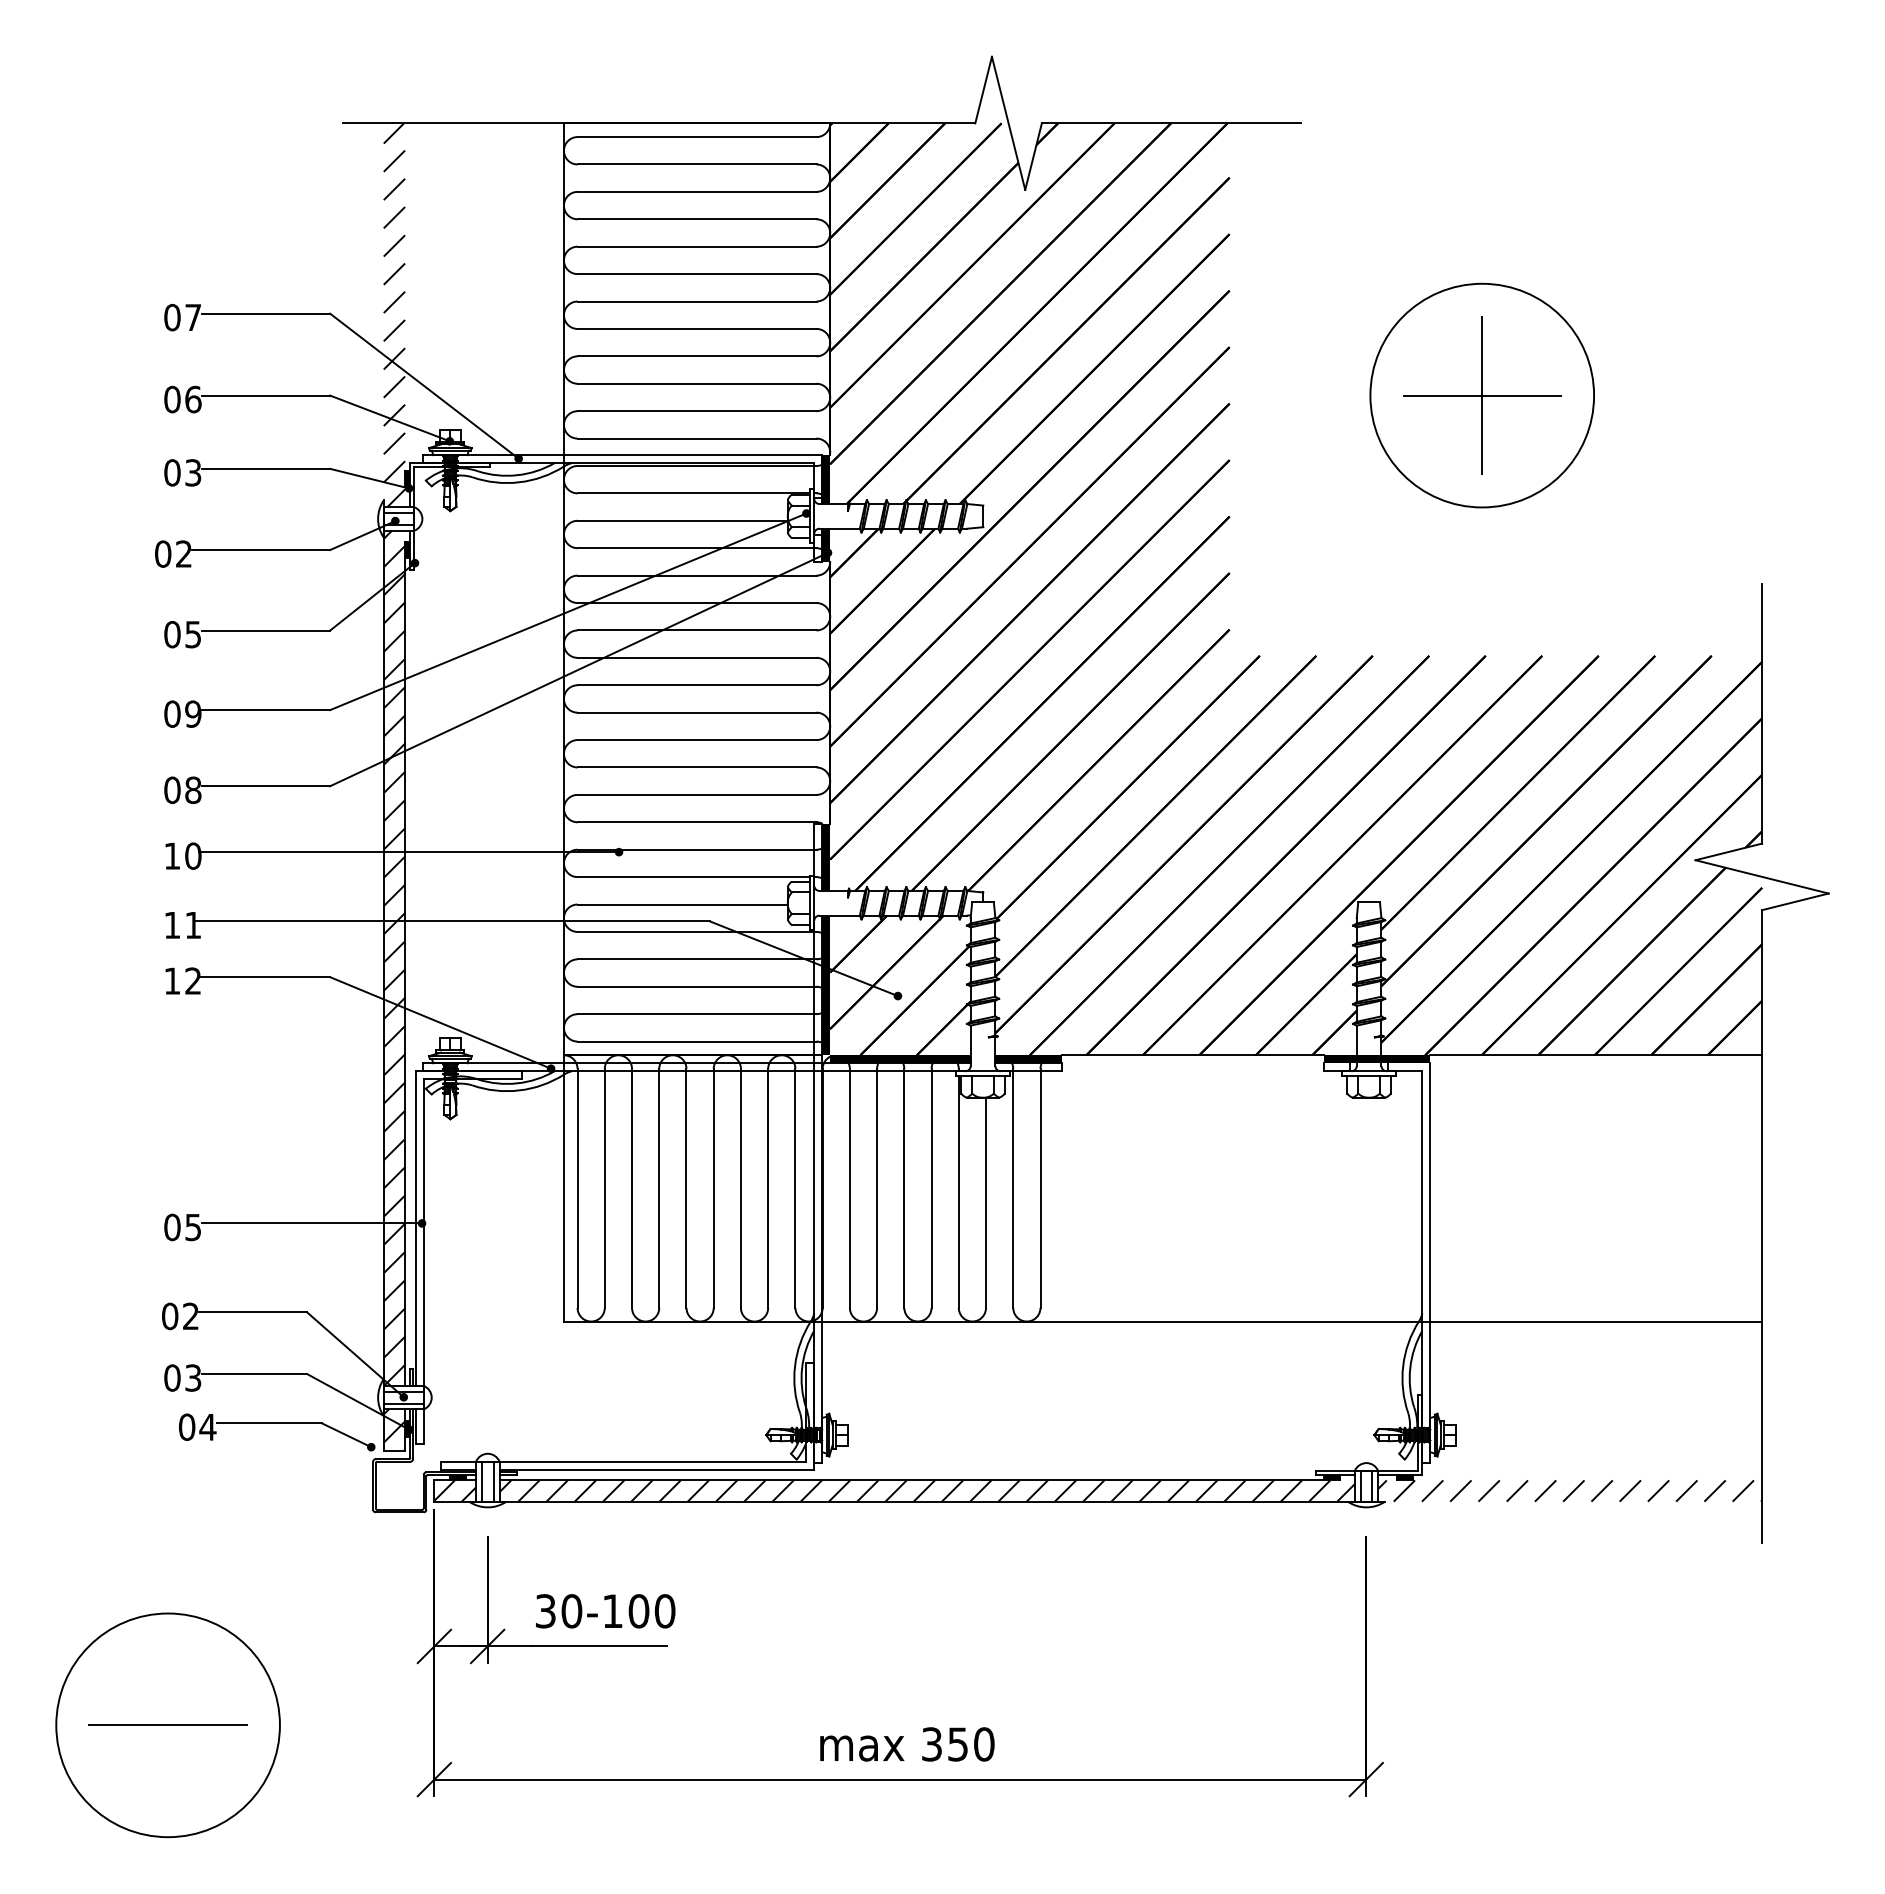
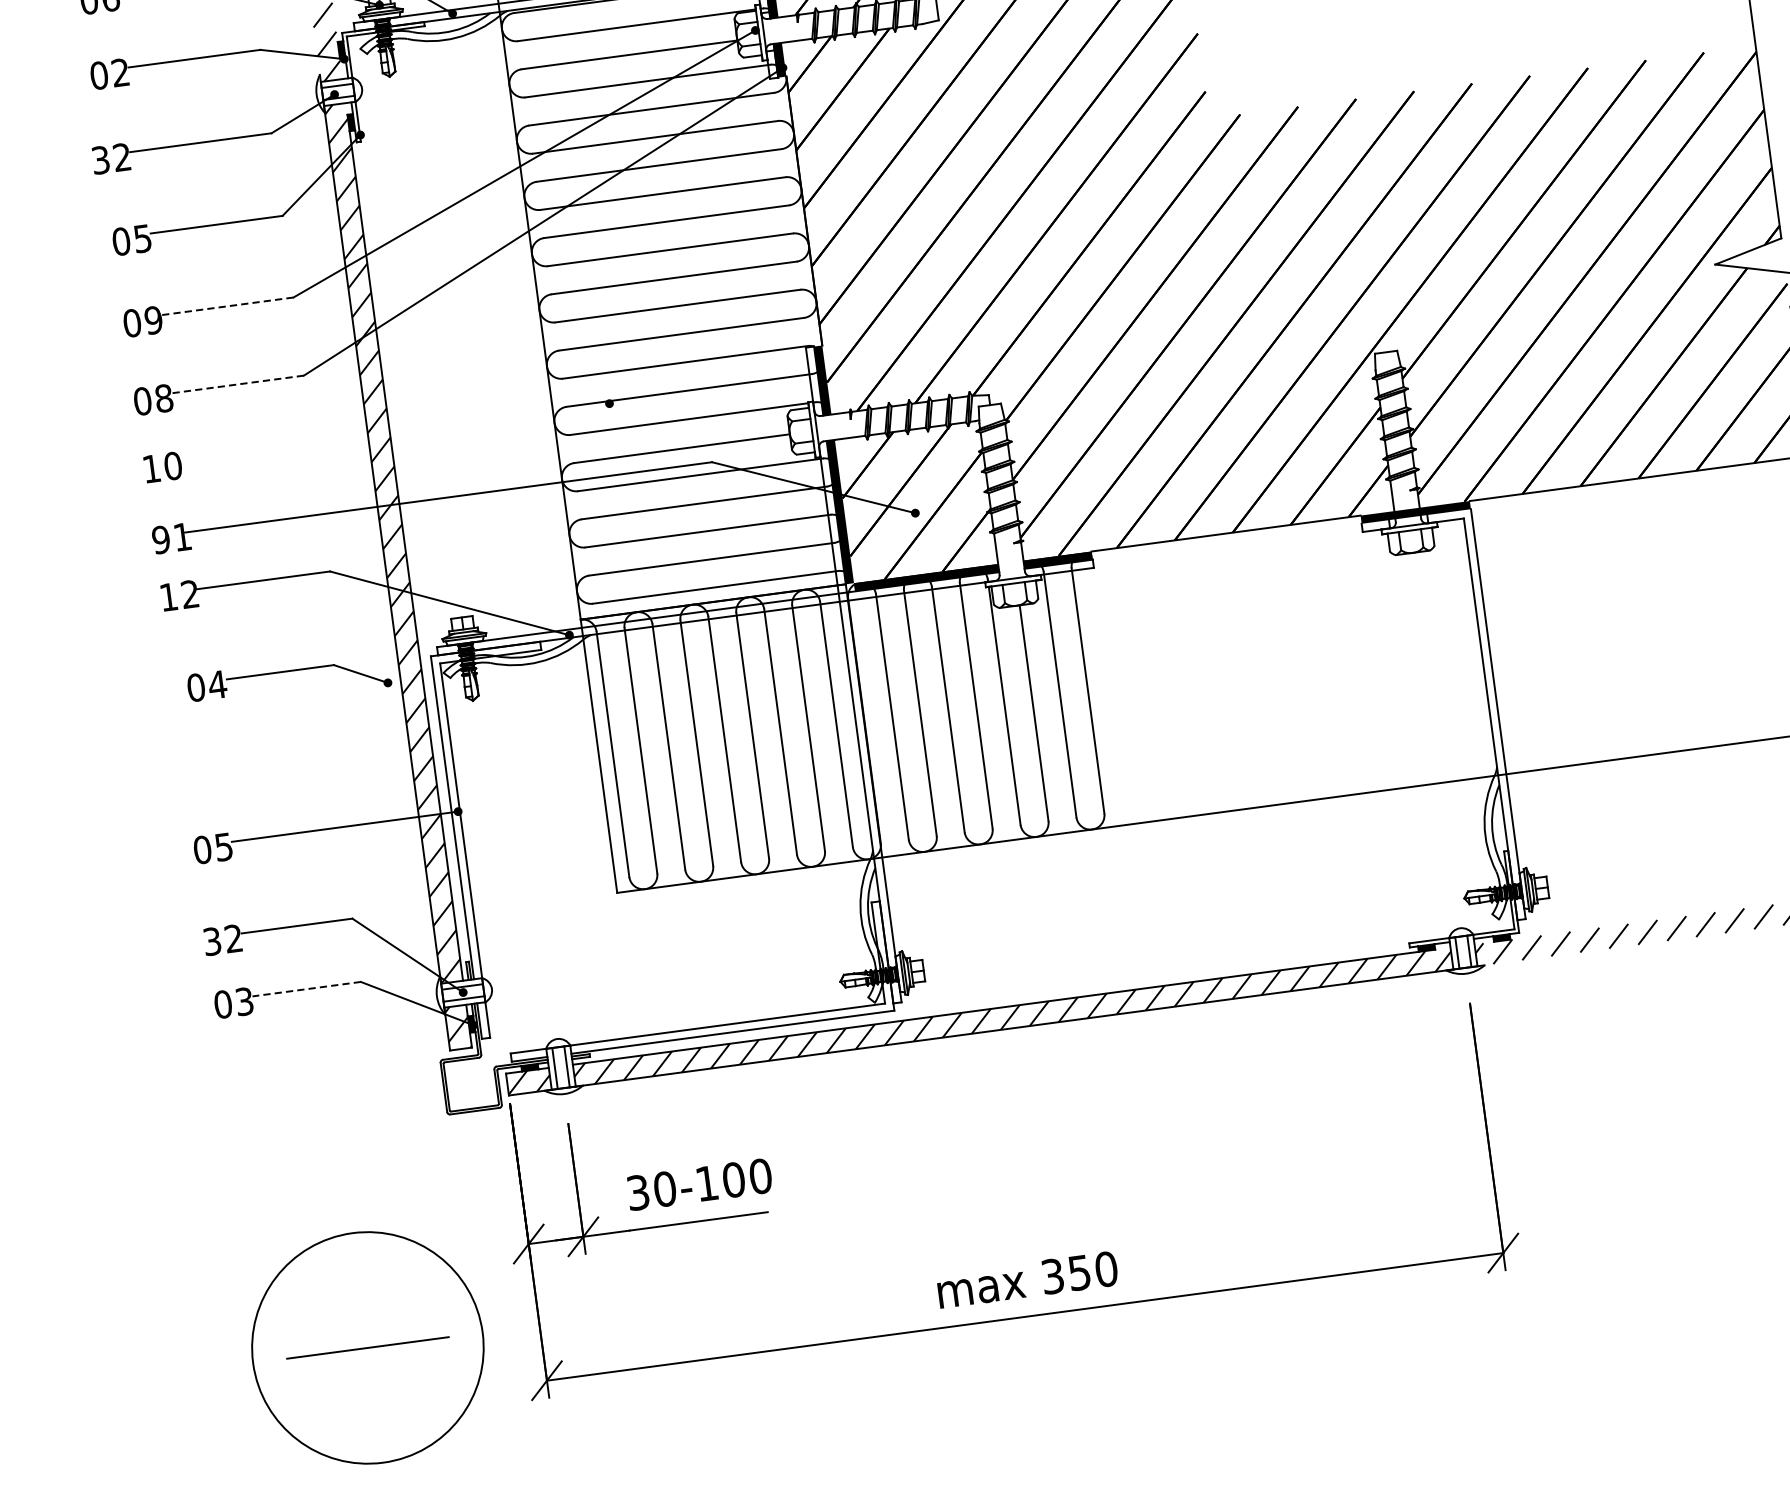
text: (193, 472) -> (120, 72), 03 -> 02
text: (163, 553) -> (101, 159), 02 -> 32
line: (265, 710) -> (227, 306), solid -> dashed
line: (265, 786) -> (237, 384), solid -> dashed
line: (408, 852) -> (393, 432), removed
text: (172, 925) -> (161, 540), 11 -> 91
text: (170, 1316) -> (212, 941), 02 -> 32
line: (254, 1374) -> (306, 989), solid -> dashed
part: (277, 1423) -> (288, 671), moved
part: (167, 1725) -> (367, 1348), moved

